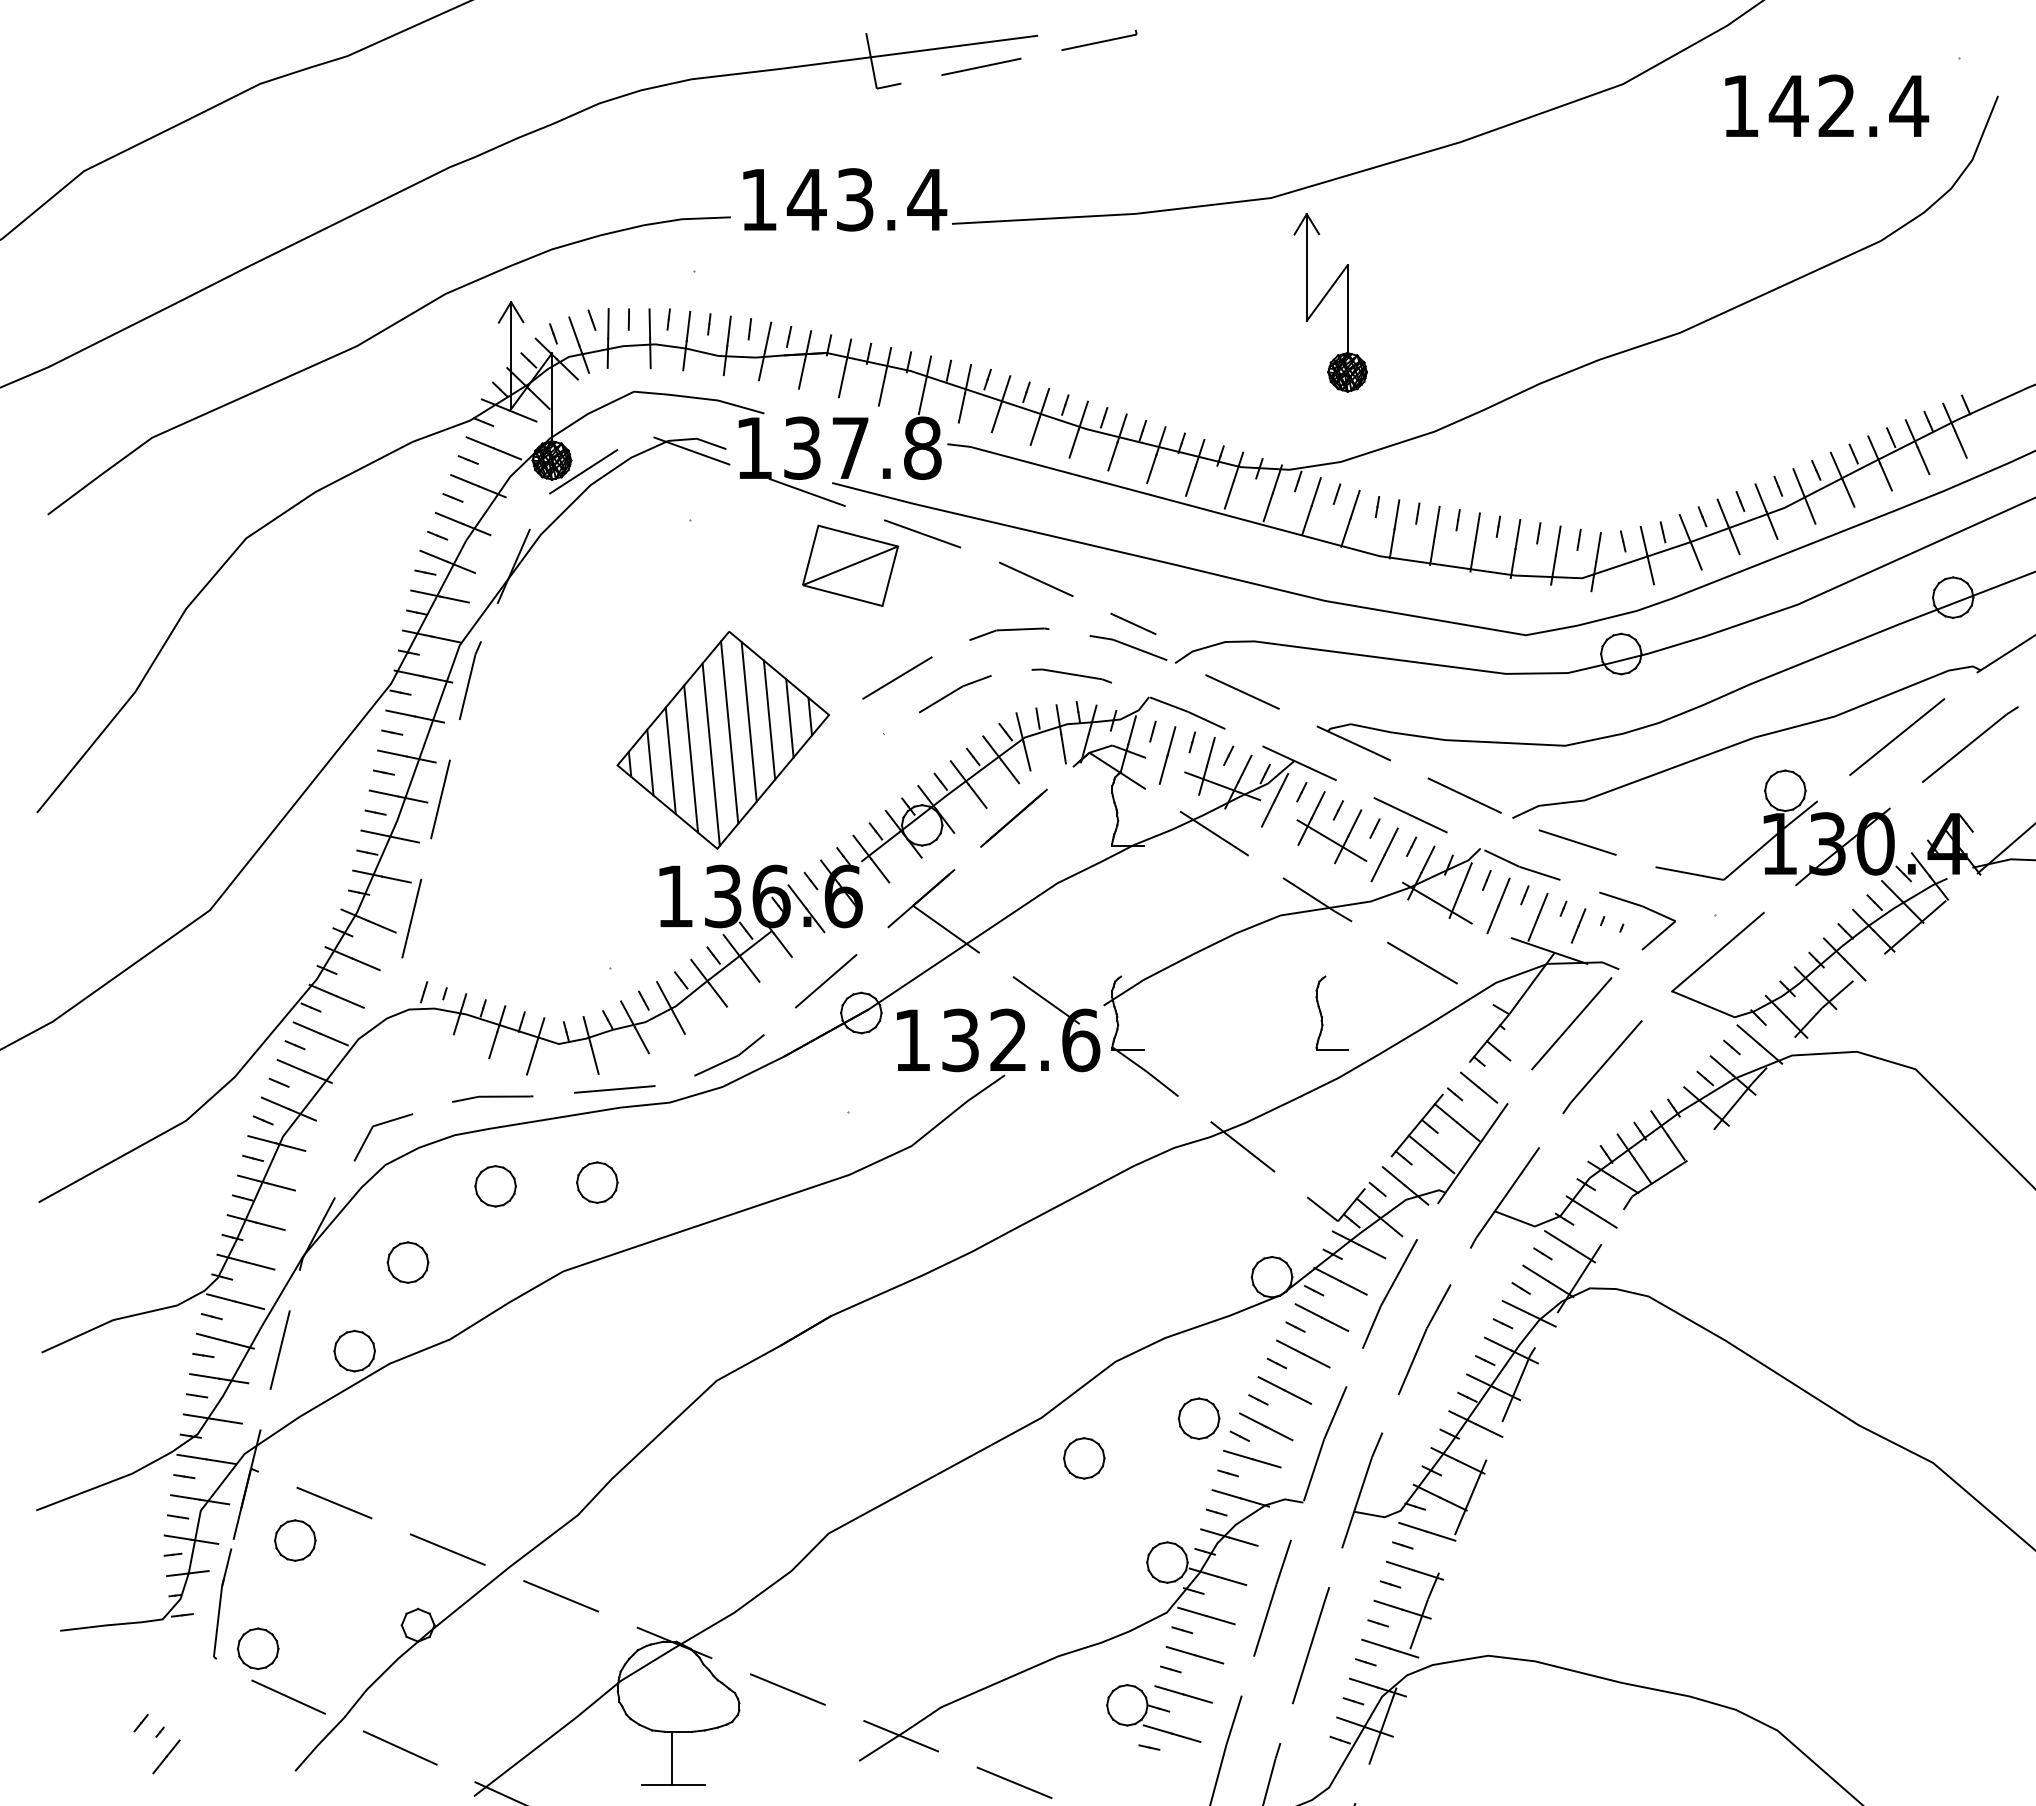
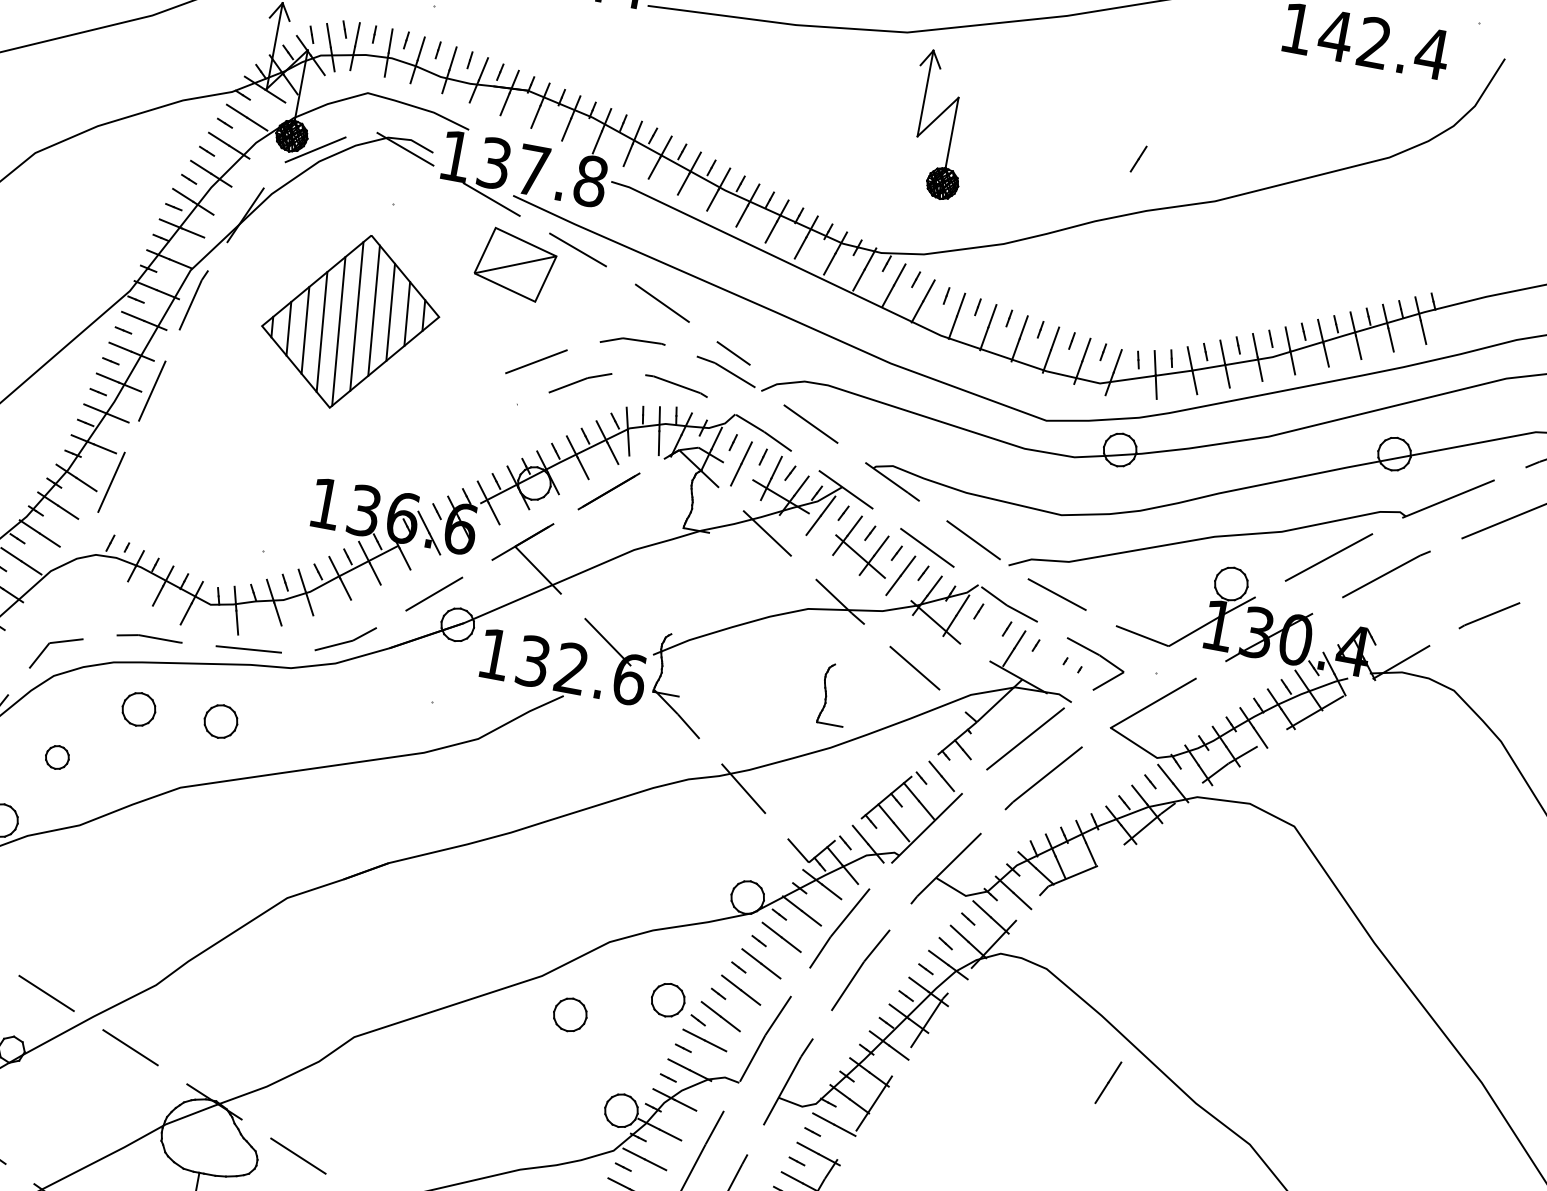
part: (723, 740) -> (350, 321), moved
line: (1498, 905) -> (1108, 1082), moved
line: (1578, 925) -> (1138, 158), moved
part: (407, 1262) -> (57, 757), size x0.7

